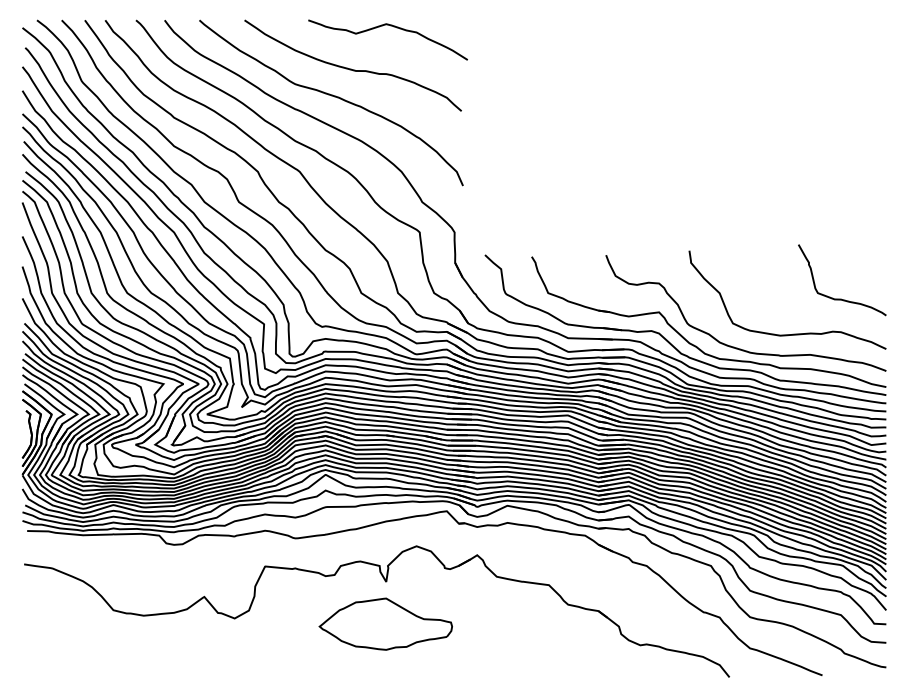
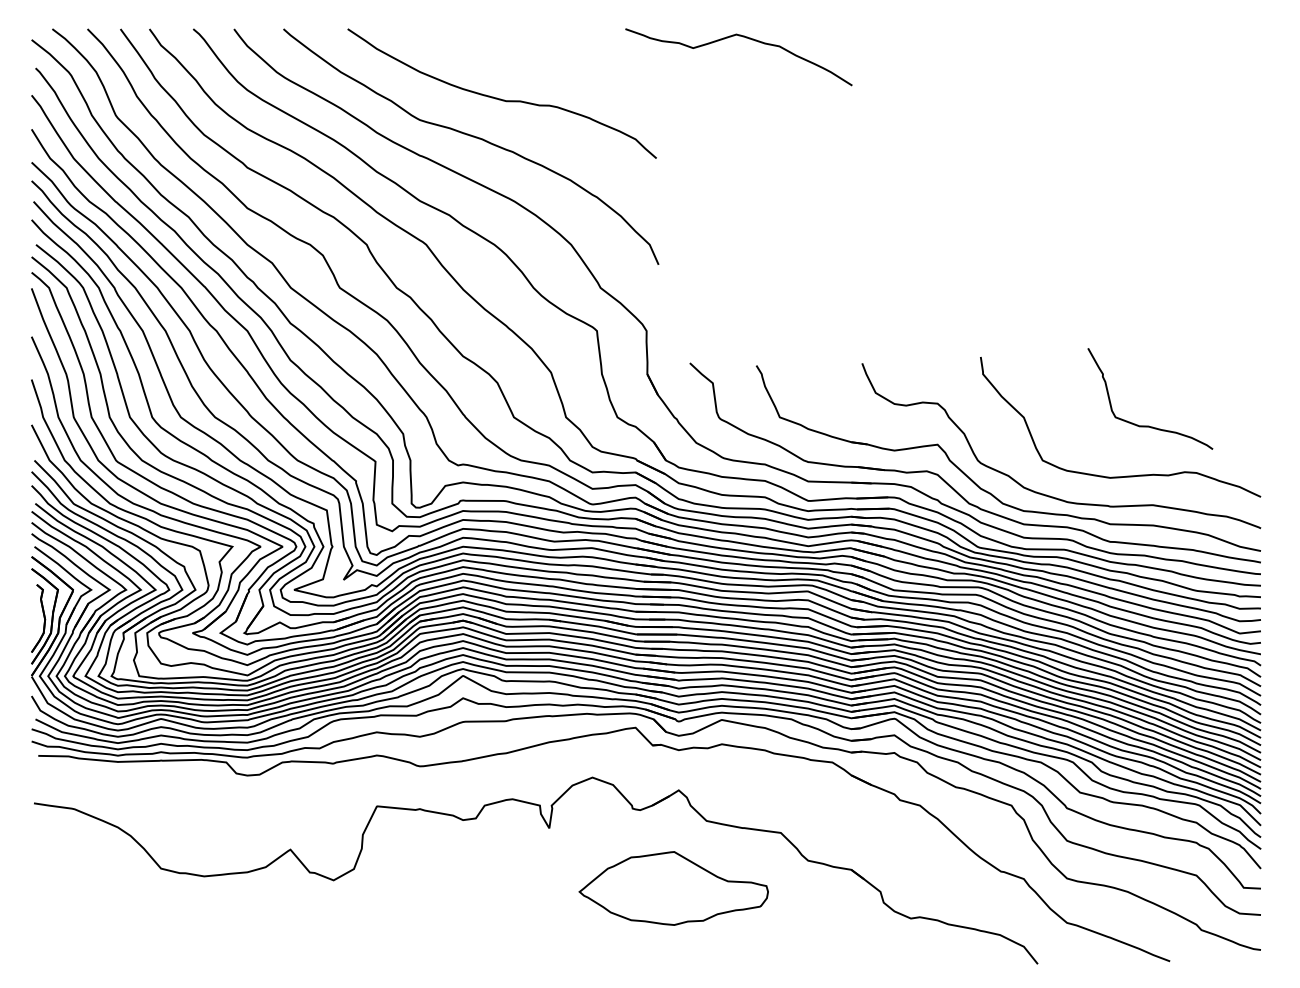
curve: (391, 26) -> (743, 37), moved
curve: (841, 298) -> (1149, 425), moved
part: (385, 624) -> (673, 888), moved

